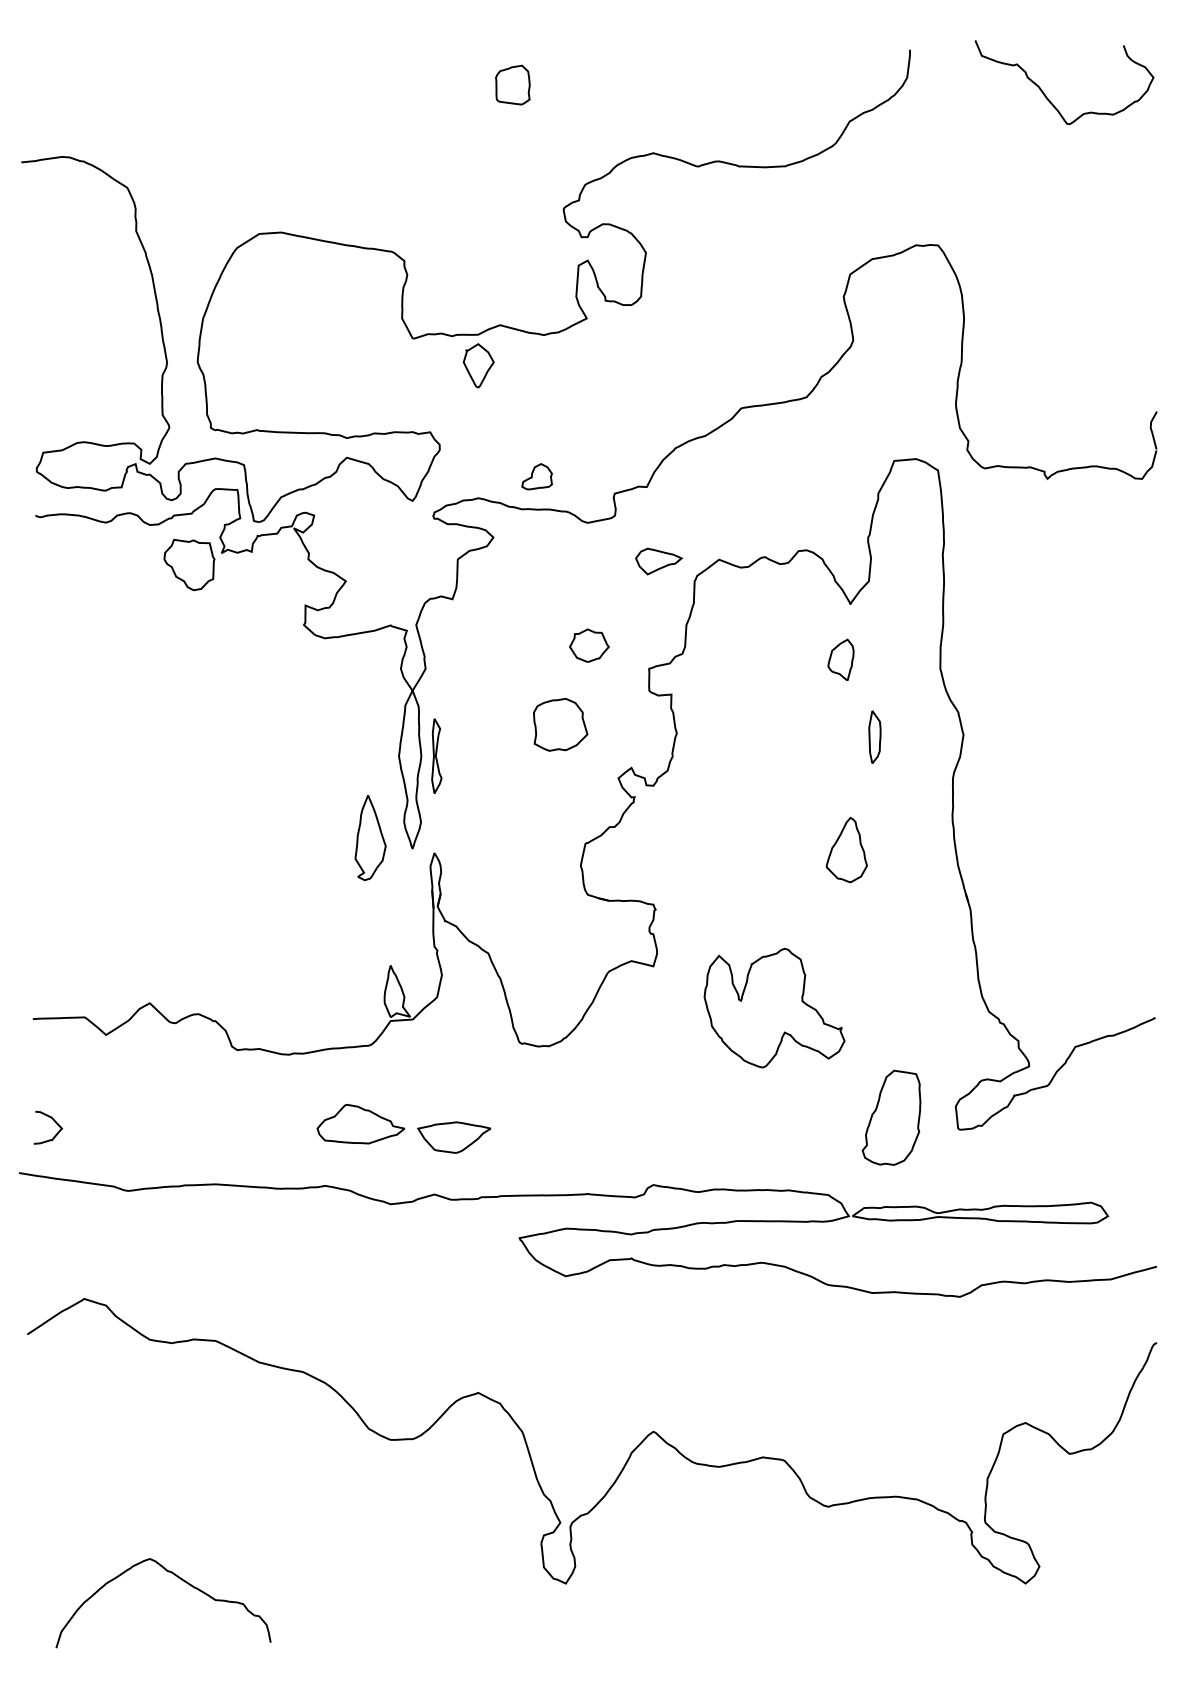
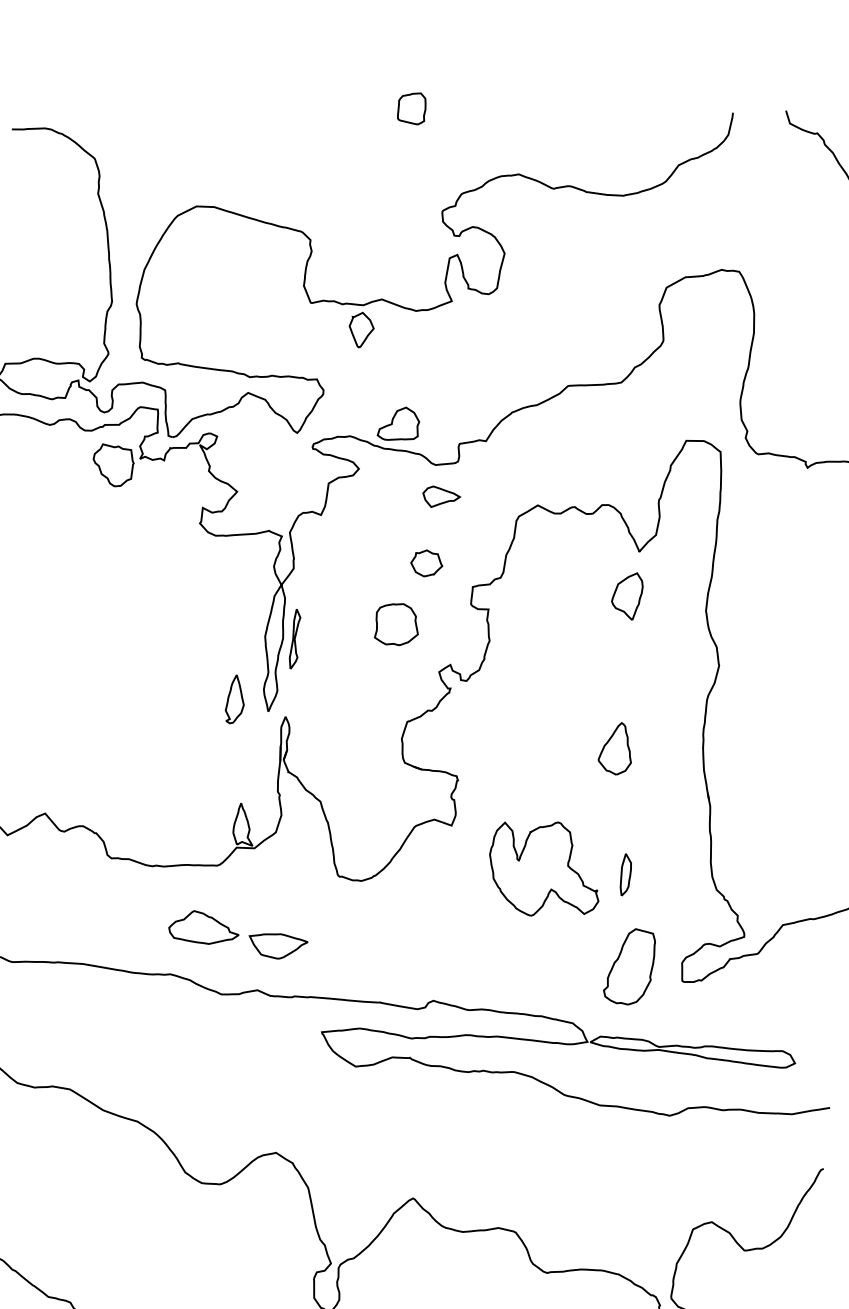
part: (536, 476) -> (398, 423), size x1.67
part: (659, 561) -> (441, 497), moved
part: (840, 659) -> (626, 595), size x1.43
part: (874, 736) -> (625, 874), moved
part: (370, 838) -> (235, 699), size x0.71

